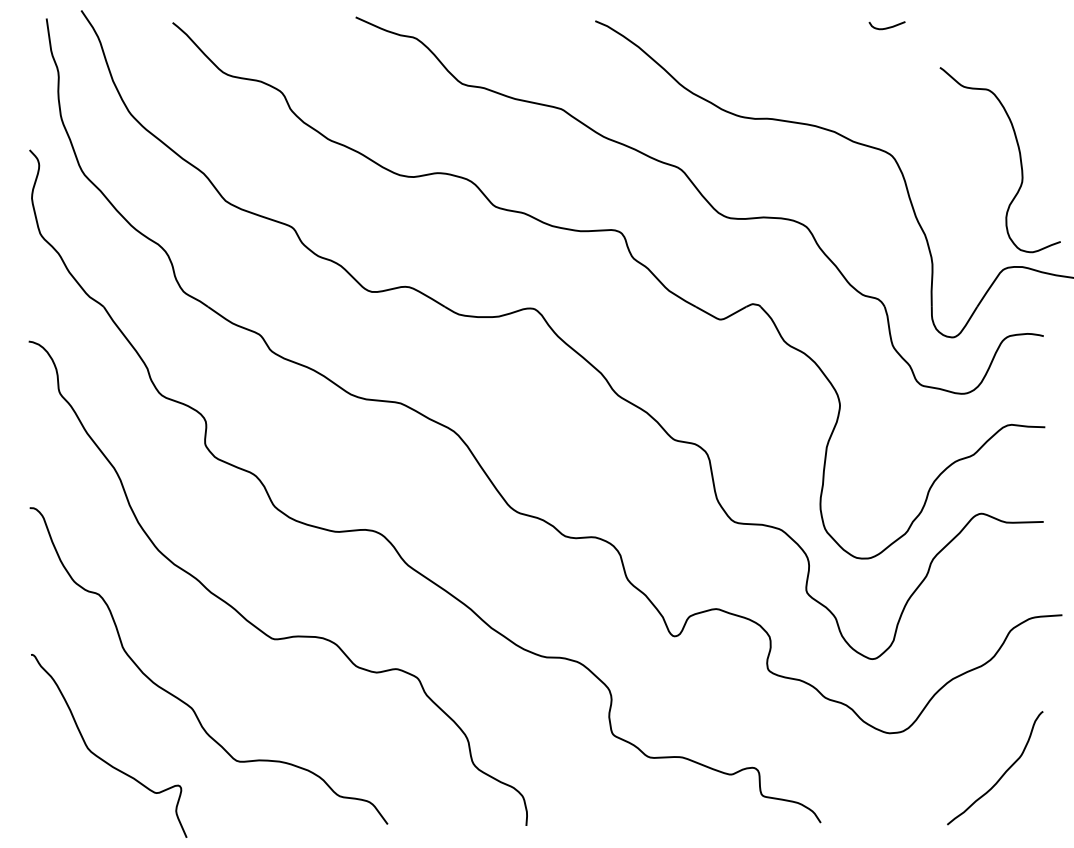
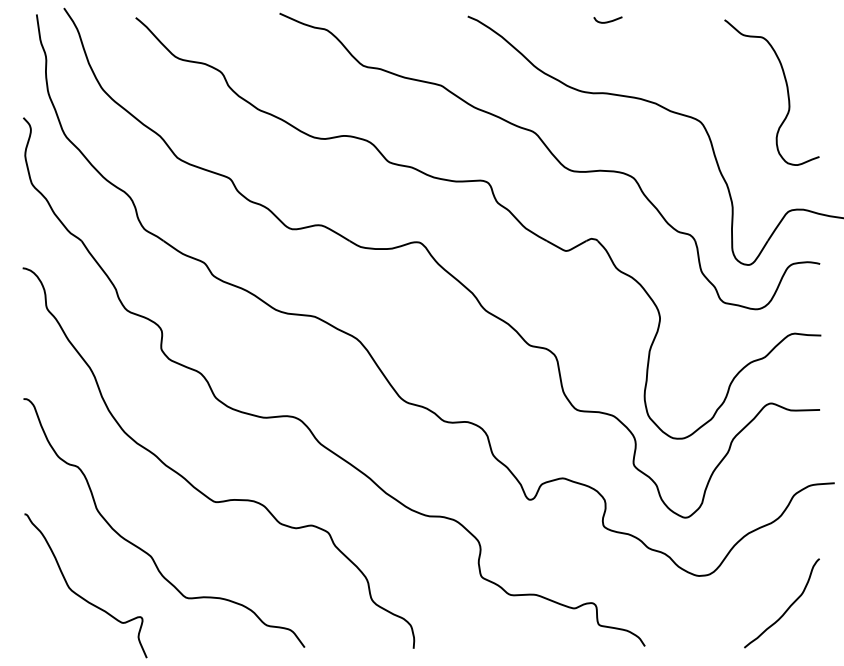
curve: (886, 27) -> (607, 21), moved
curve: (1018, 156) -> (786, 89), moved

